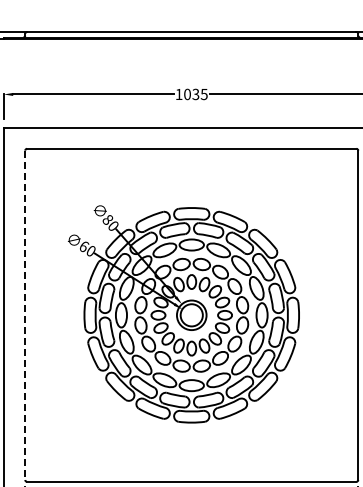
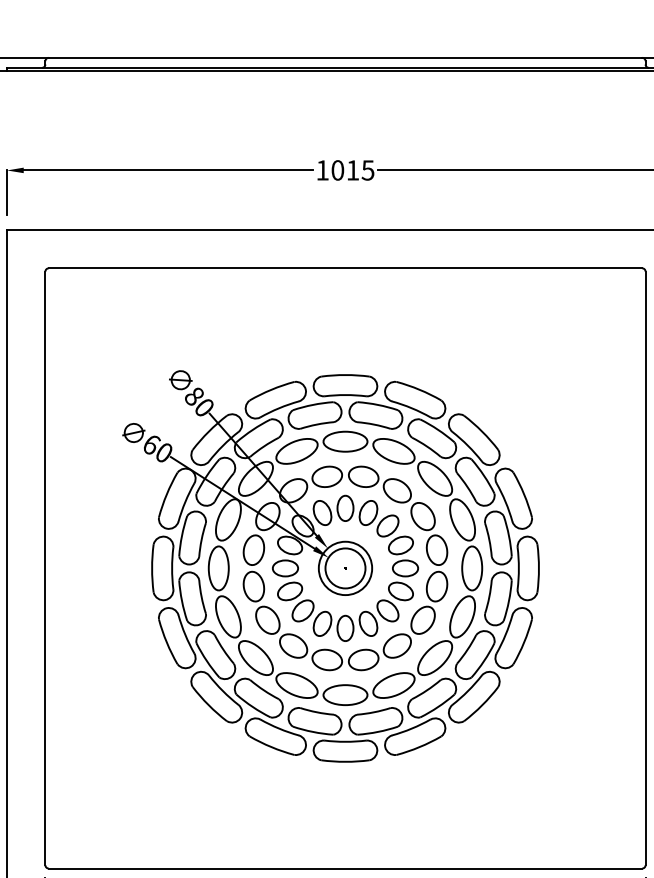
text: (195, 94) -> (352, 170), 1035 -> 1015
line: (25, 315) -> (45, 568), dashed -> solid

